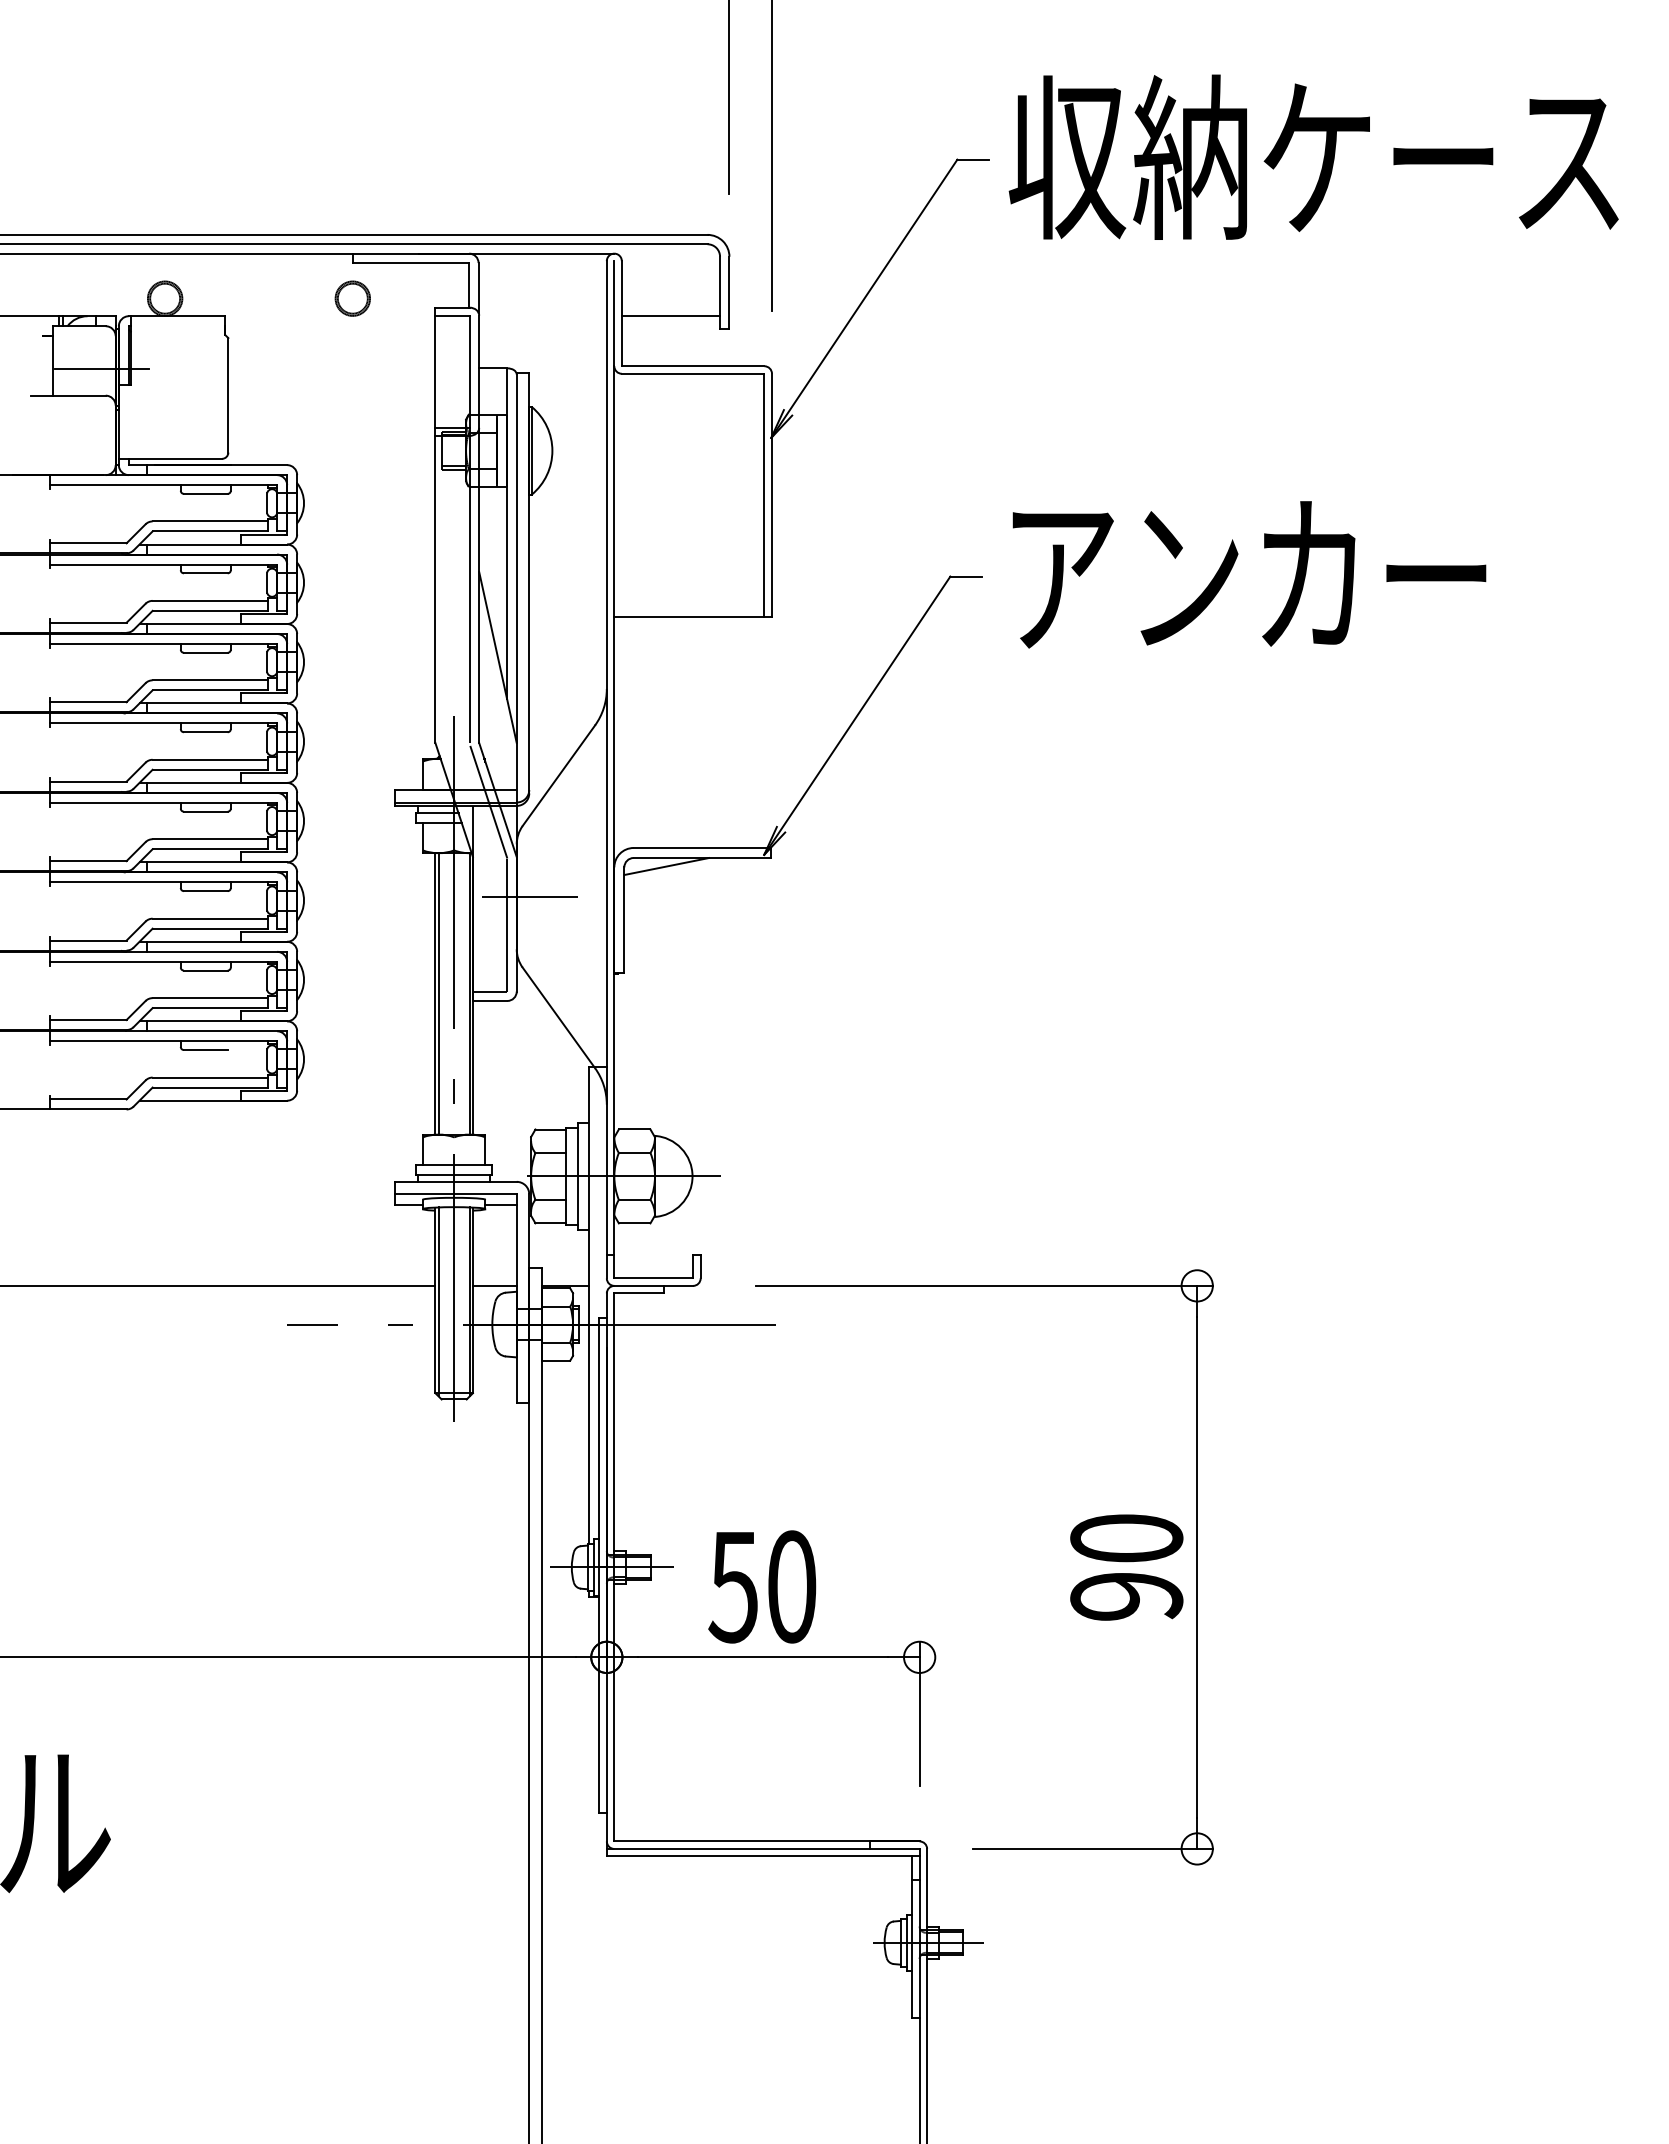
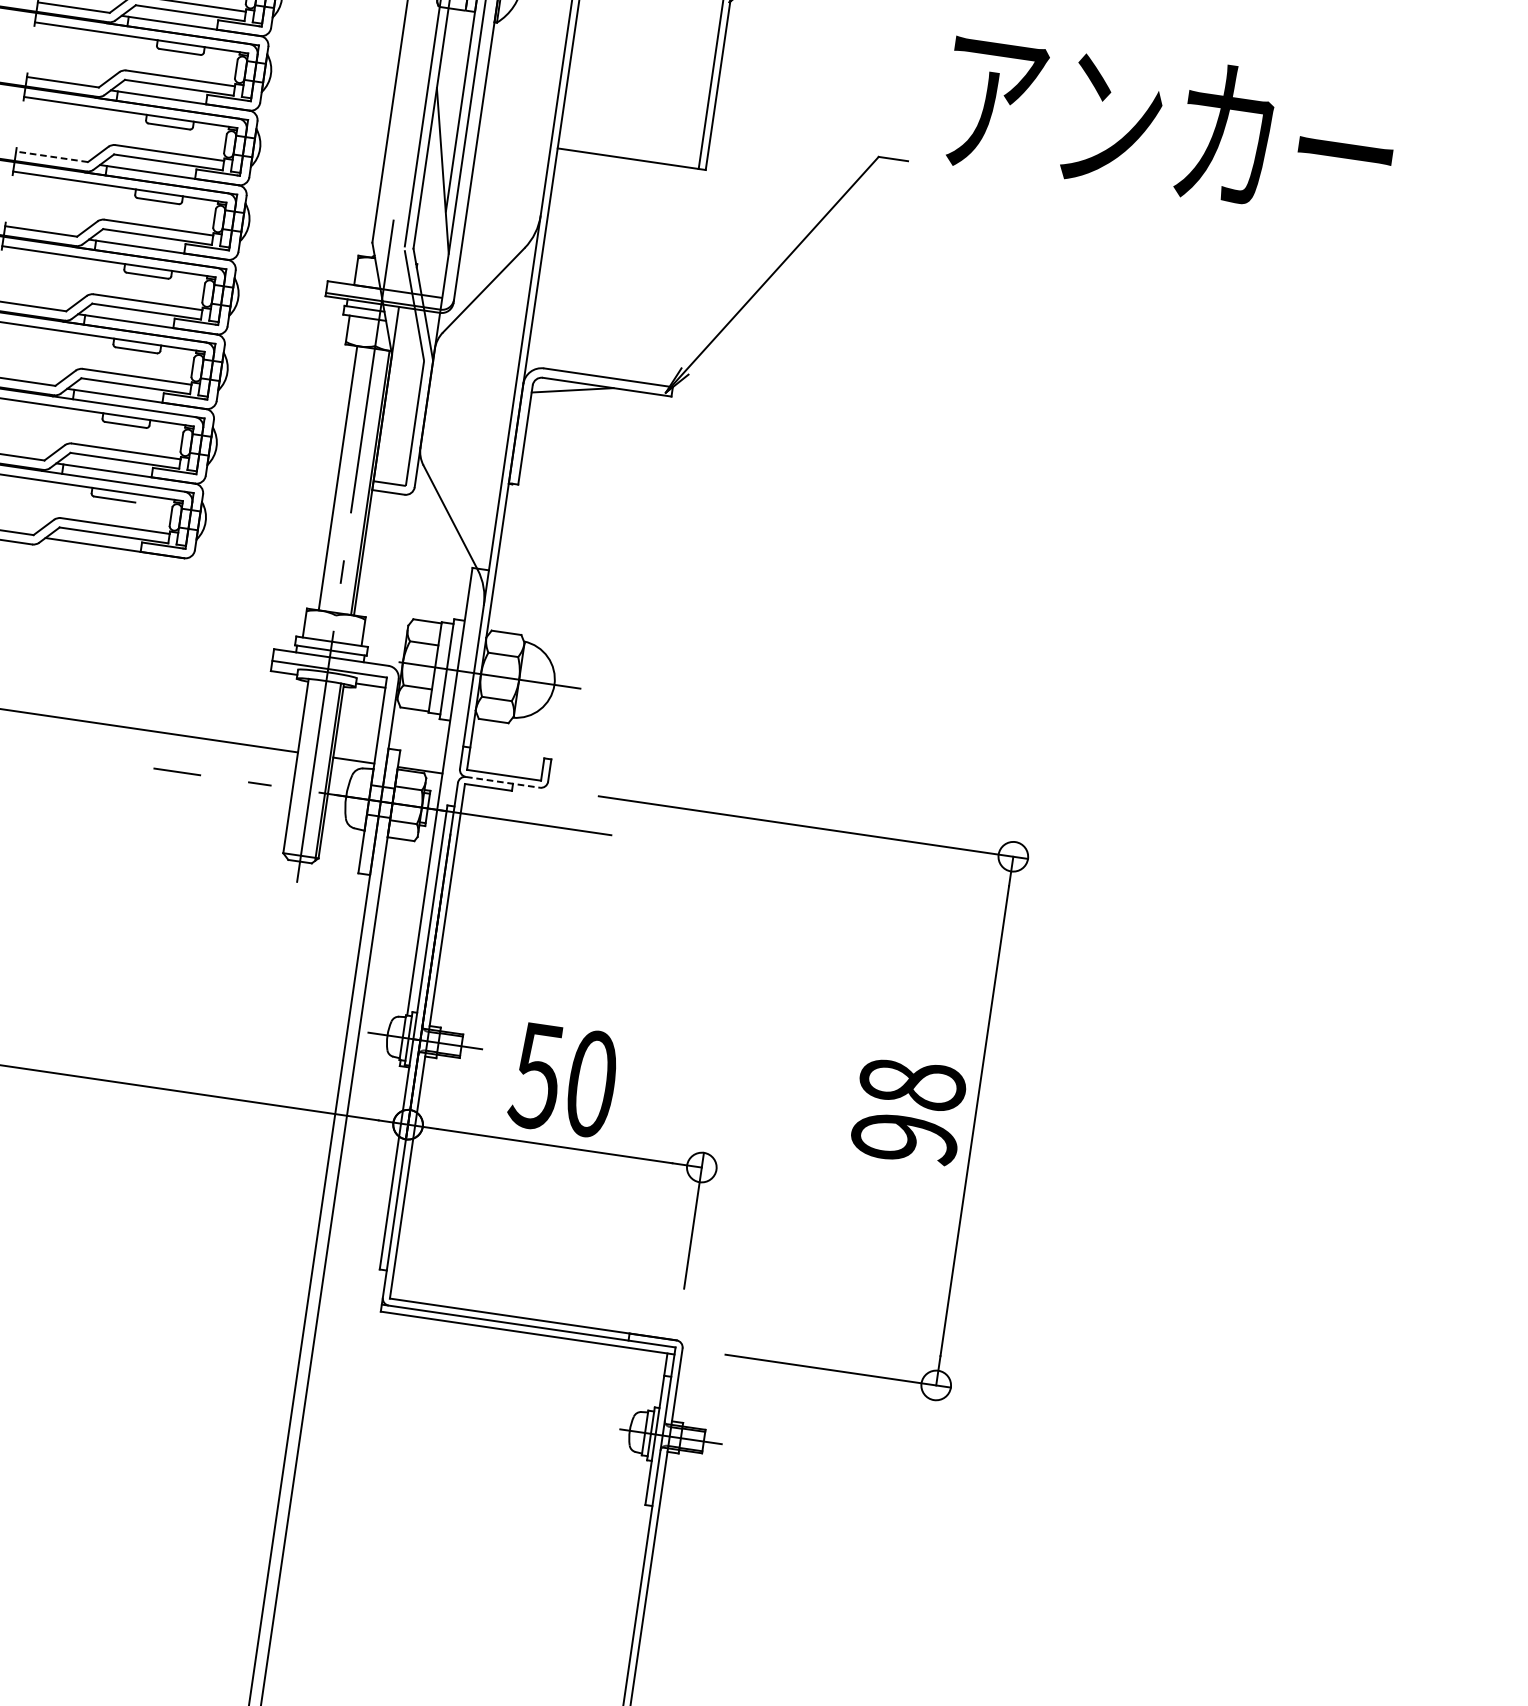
text: (1249, 574) -> (1170, 126), moved
line: (87, 702) -> (51, 156), solid -> dashed
line: (529, 896) -> (439, 399), removed
line: (438, 993) -> (340, 478), removed
line: (654, 1285) -> (503, 782), solid -> dashed
line: (438, 1301) -> (298, 767), removed
text: (1126, 1538) -> (912, 1084), 90 -> 98

